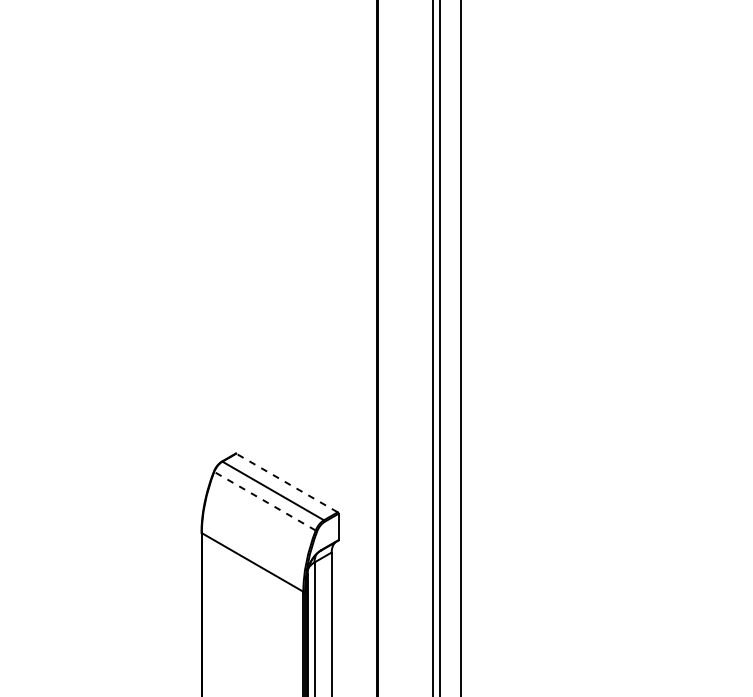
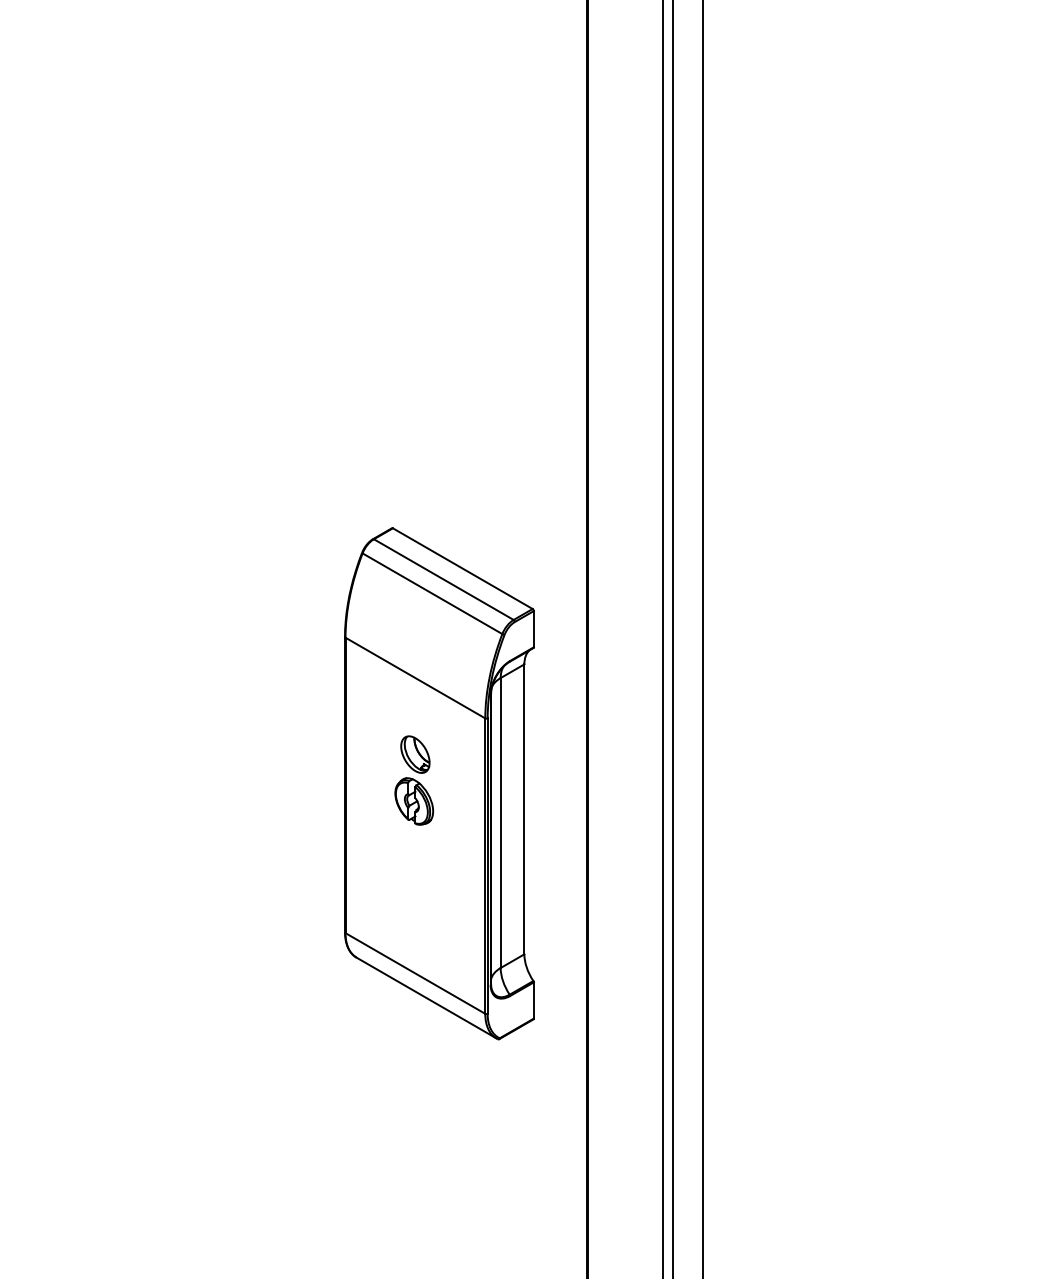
line: (286, 482) -> (462, 568), dashed -> solid
line: (265, 501) -> (432, 593), dashed -> solid
part: (251, 636) -> (414, 780), added

